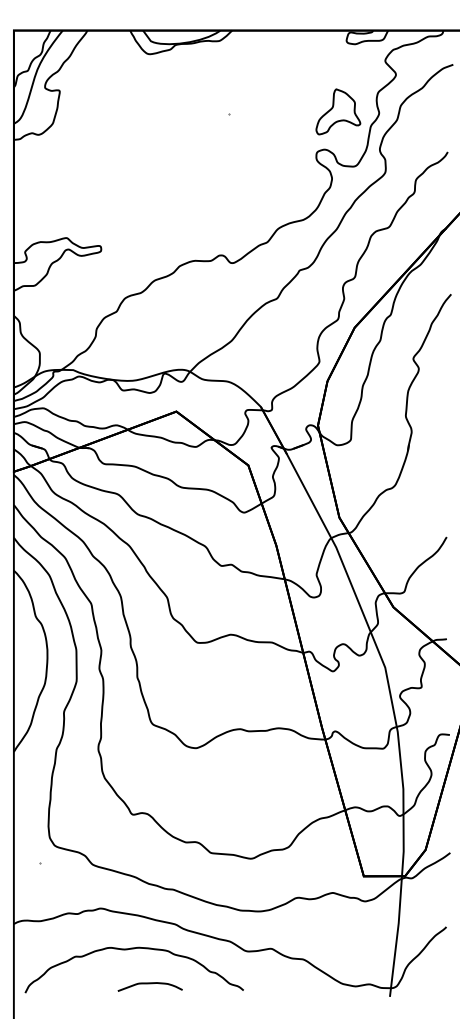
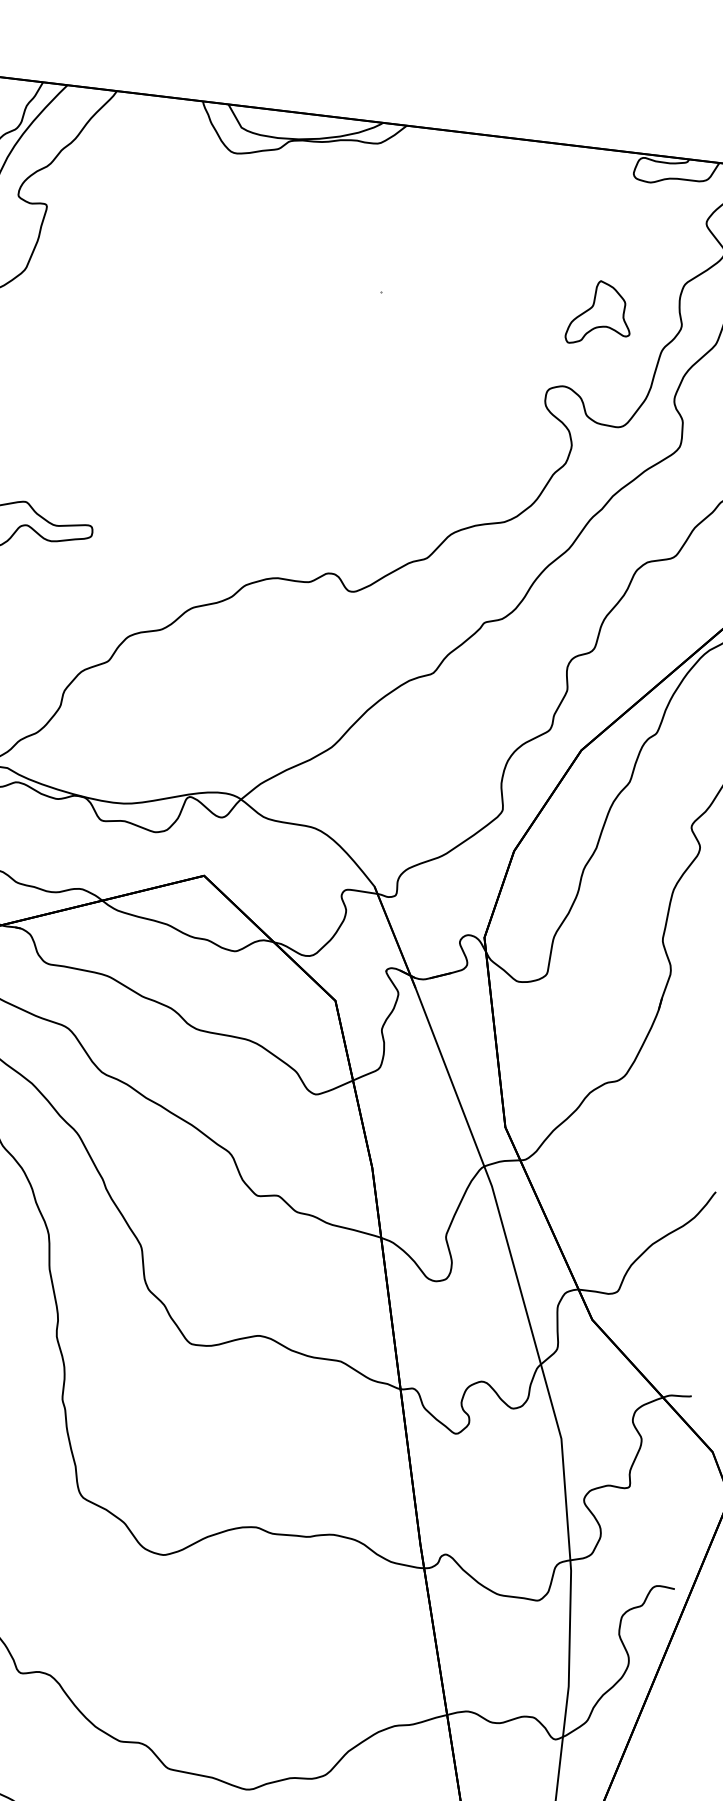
part: (337, 111) -> (598, 312), size x0.71

